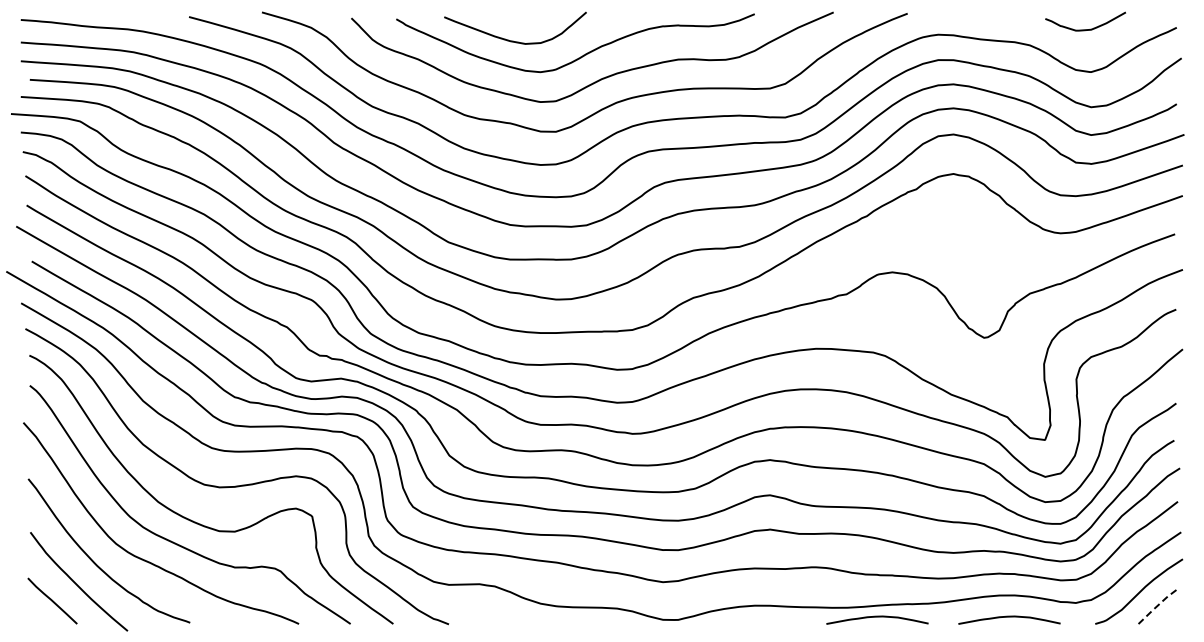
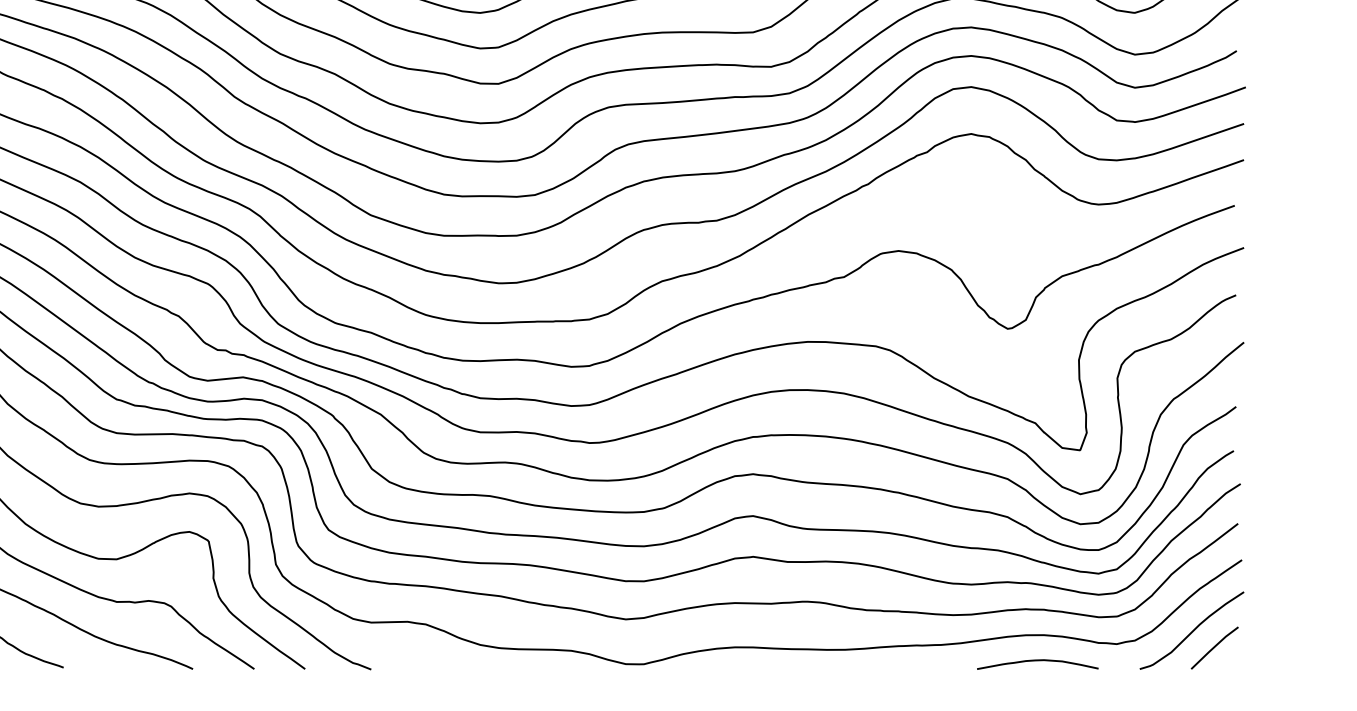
line: (1158, 605) -> (1215, 647), dashed -> solid
curve: (877, 617) -> (880, 661), removed

